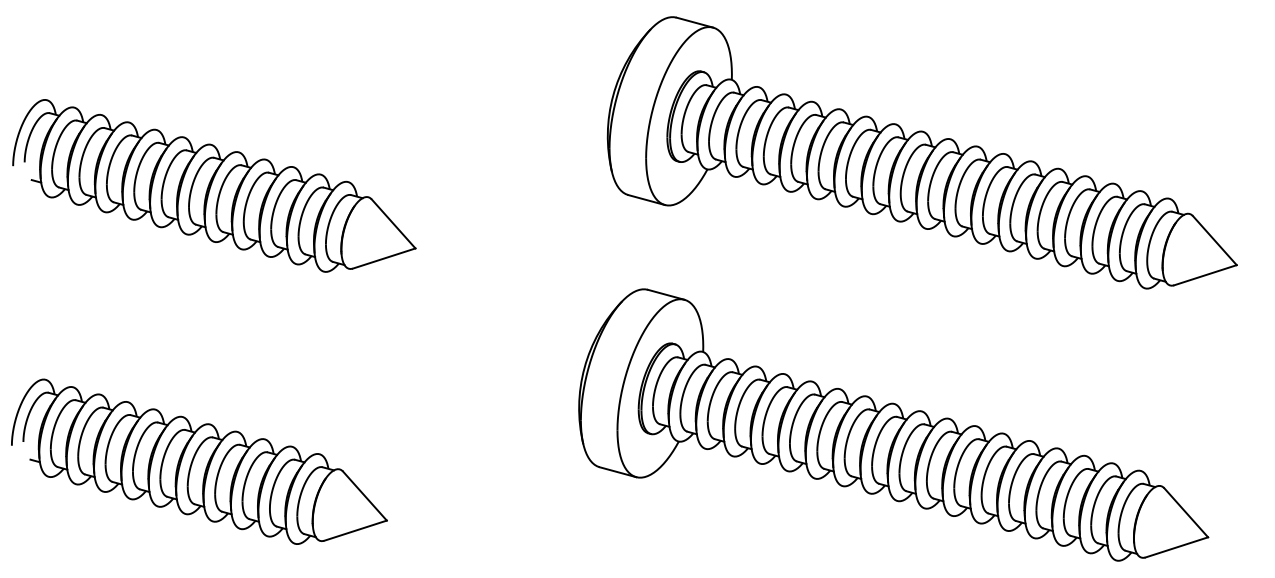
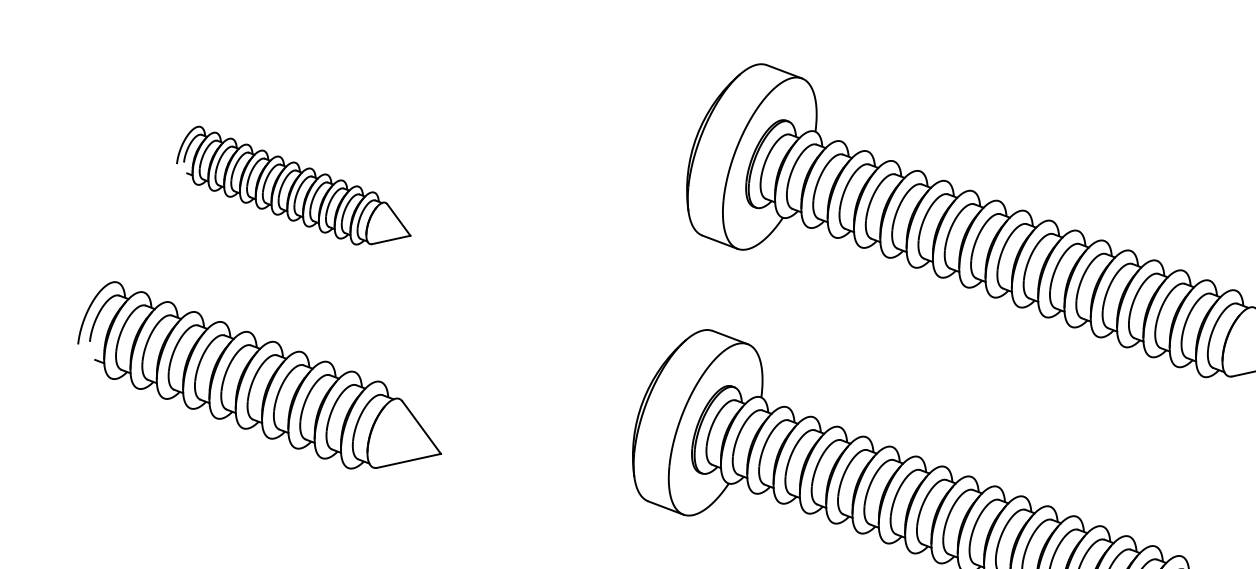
part: (214, 185) -> (295, 186), size x0.6
part: (199, 461) -> (261, 377), moved

